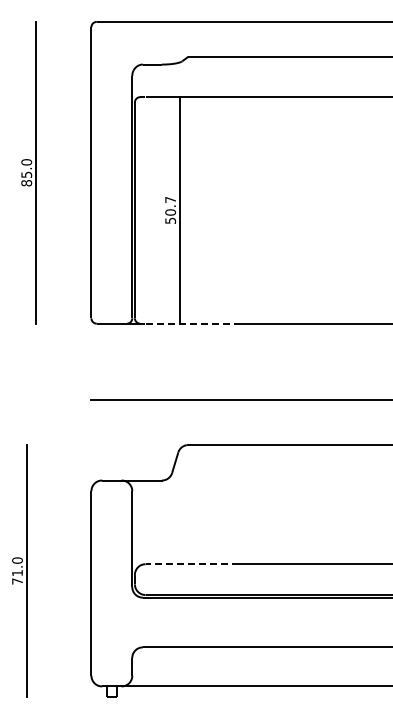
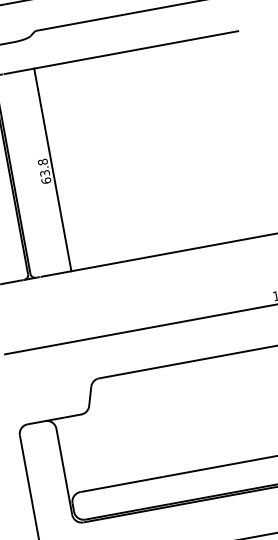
text: (170, 210) -> (44, 171), 50.7 -> 63.8
line: (192, 323) -> (82, 269), dashed -> solid
line: (192, 564) -> (122, 484), dashed -> solid

